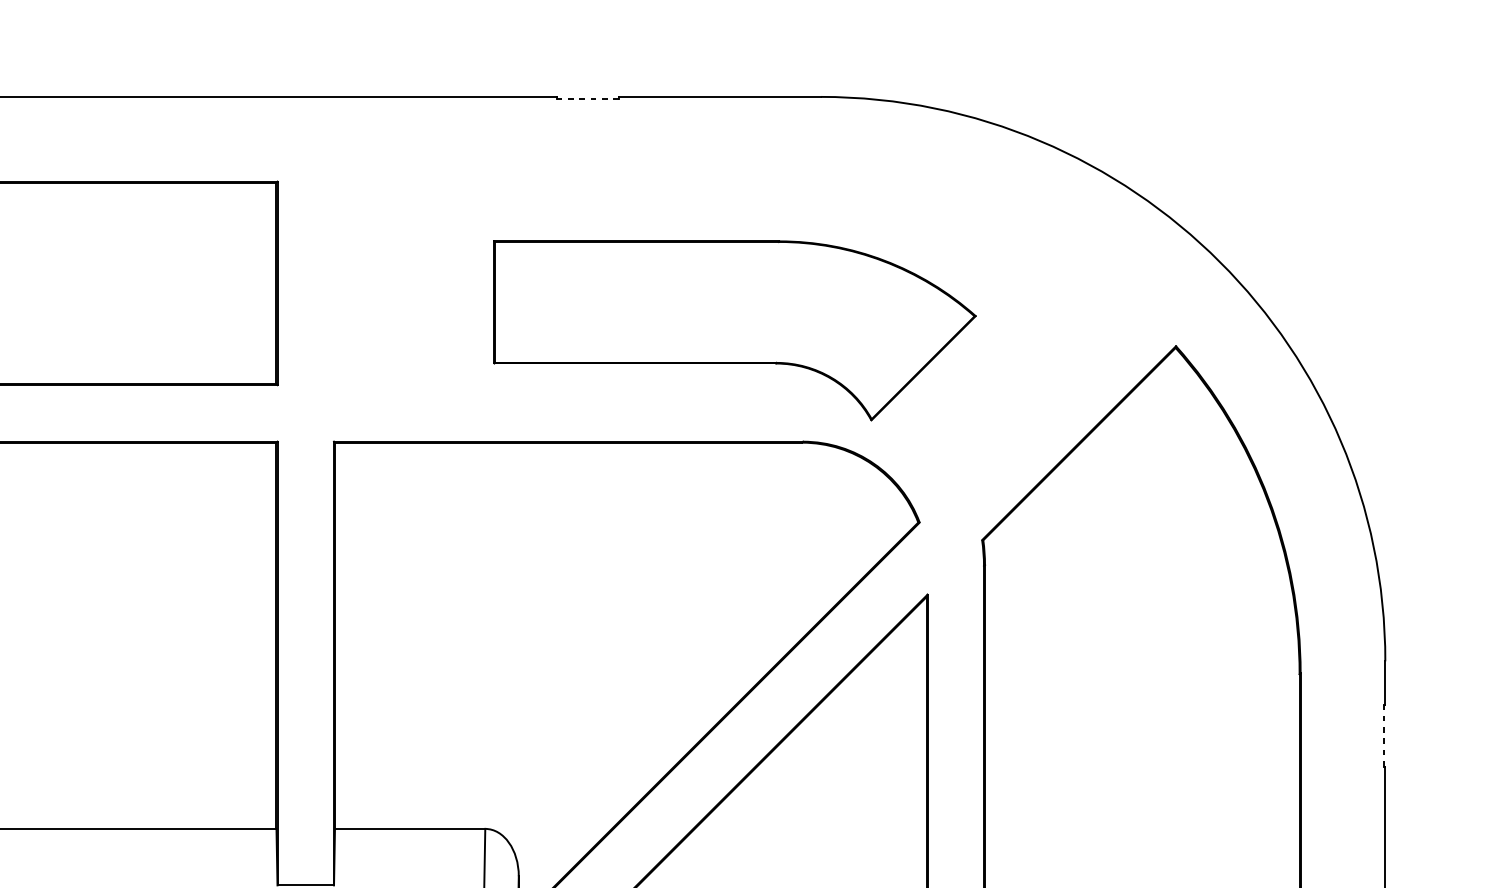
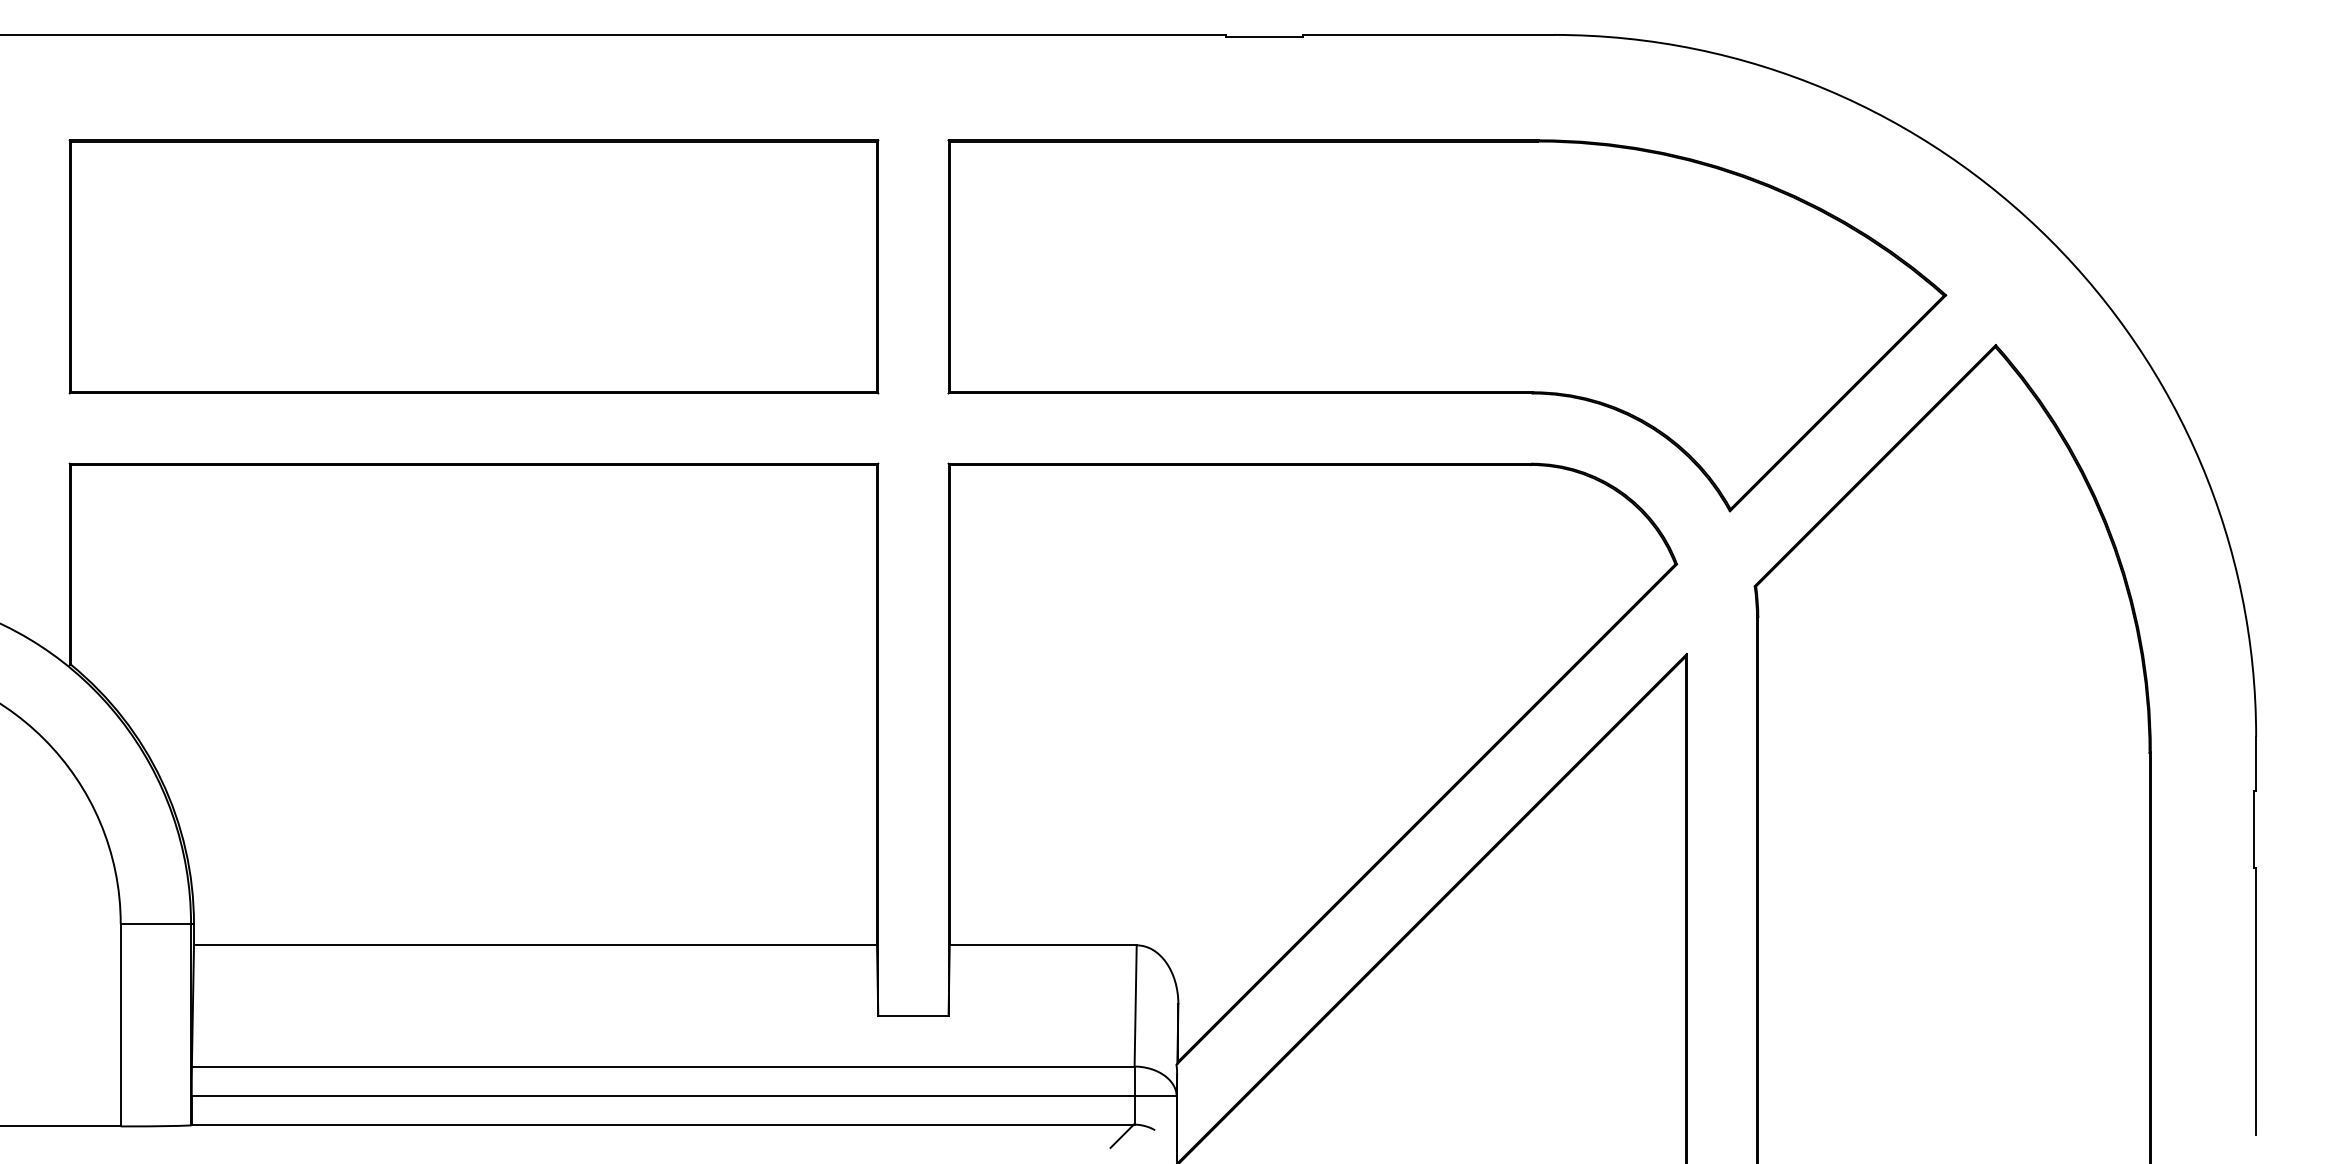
line: (588, 98) -> (1264, 37), dashed -> solid
part: (735, 330) -> (1447, 325), size x1.67
line: (1383, 735) -> (2254, 829), dashed -> solid

